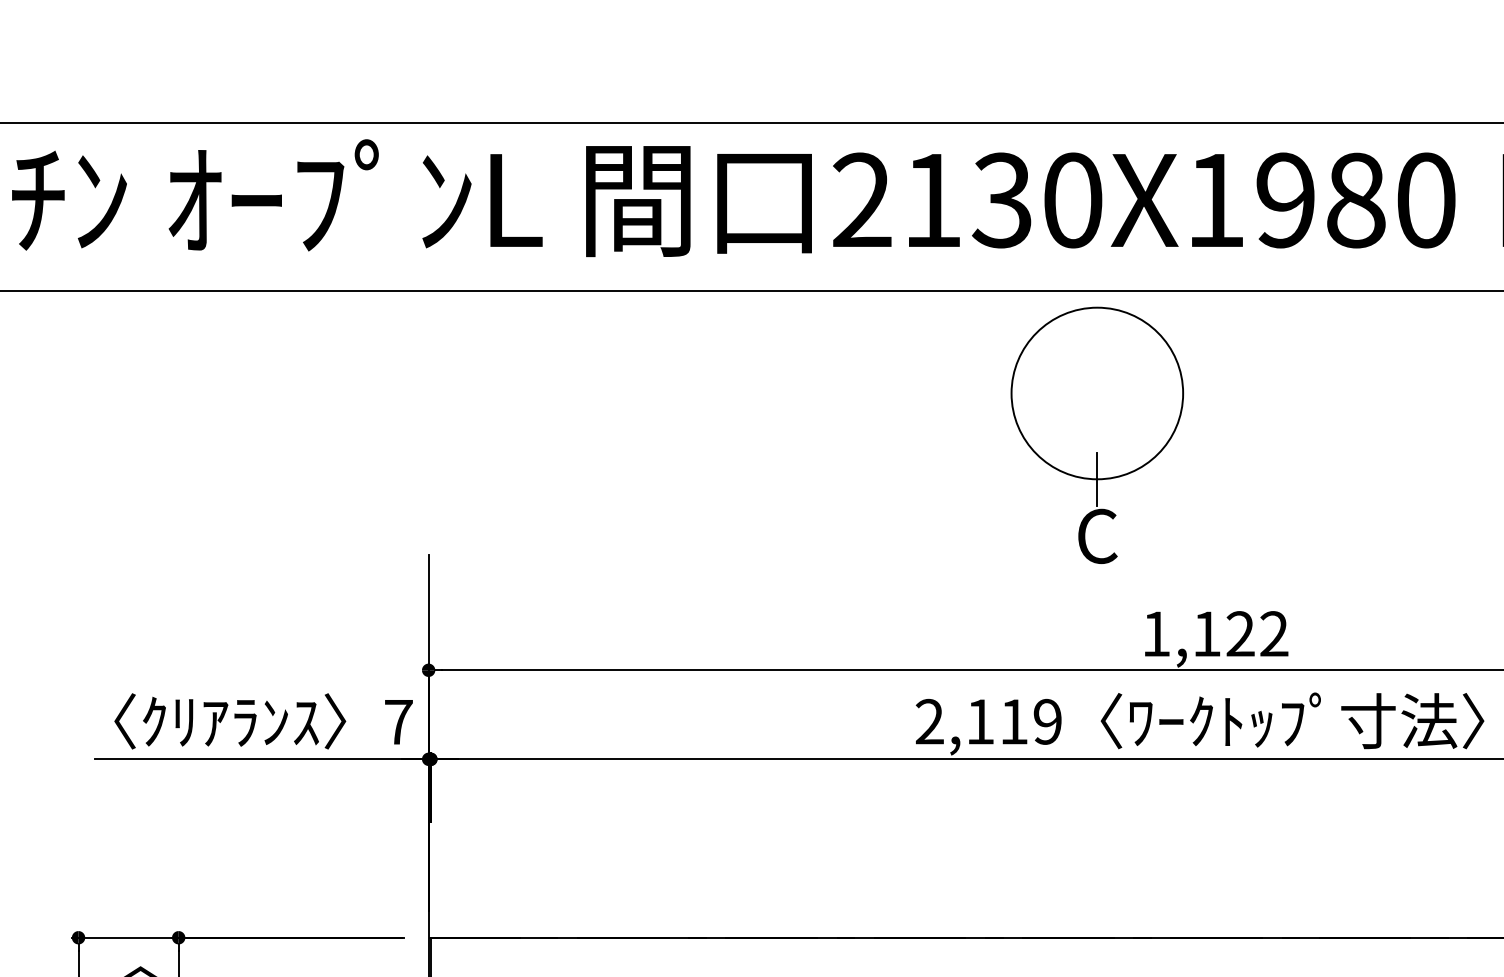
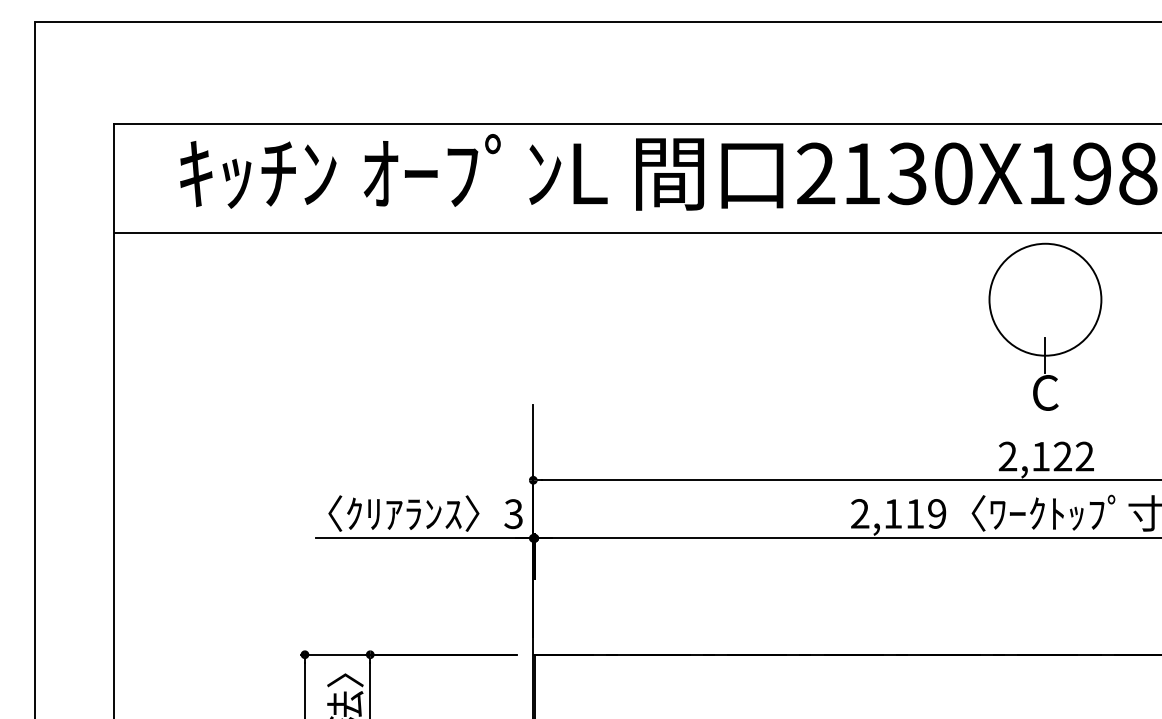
part: (1097, 434) -> (1045, 326), moved
text: (1155, 633) -> (1007, 456), 1,122 -> 2,122
text: (398, 722) -> (513, 514), 7 -> 3

